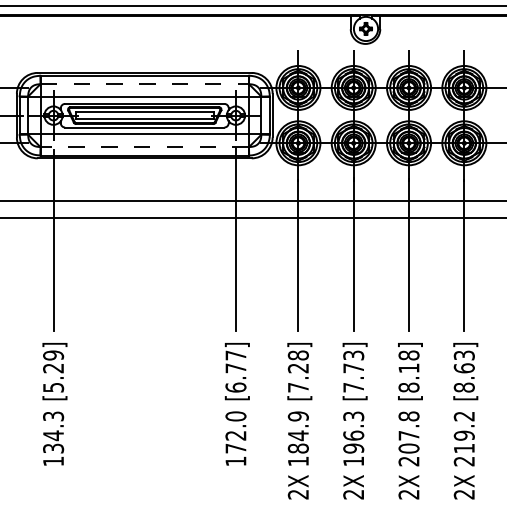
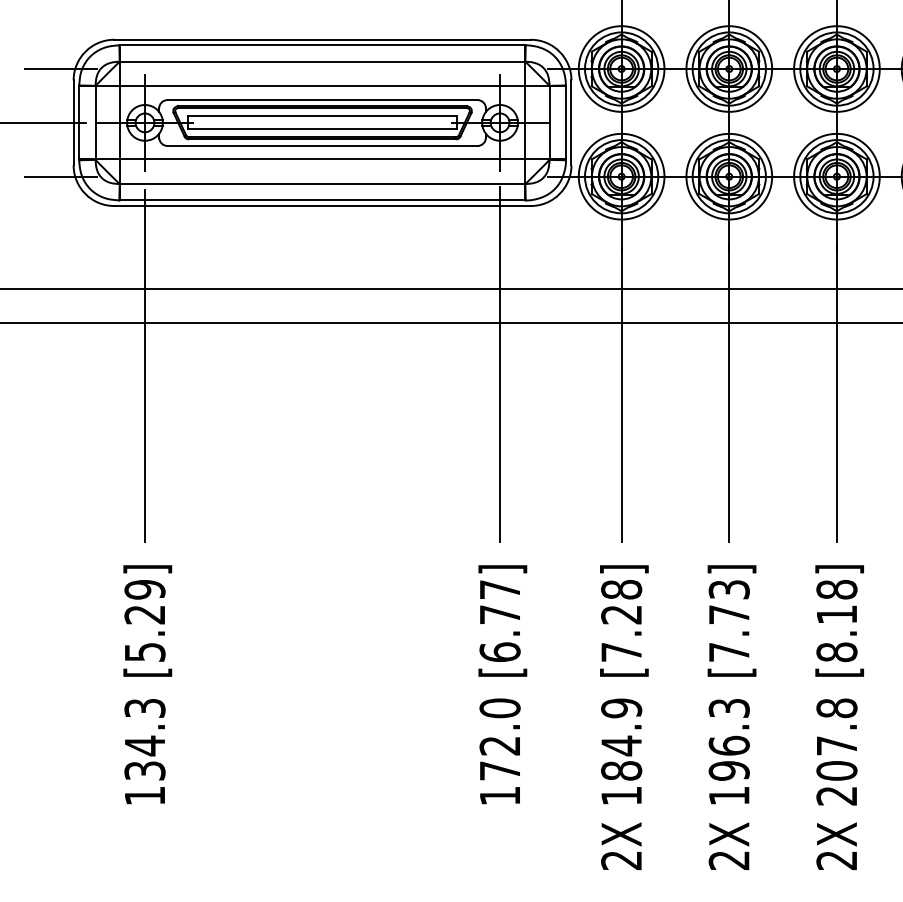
line: (144, 84) -> (322, 62), dashed -> solid
line: (144, 147) -> (322, 184), dashed -> solid

